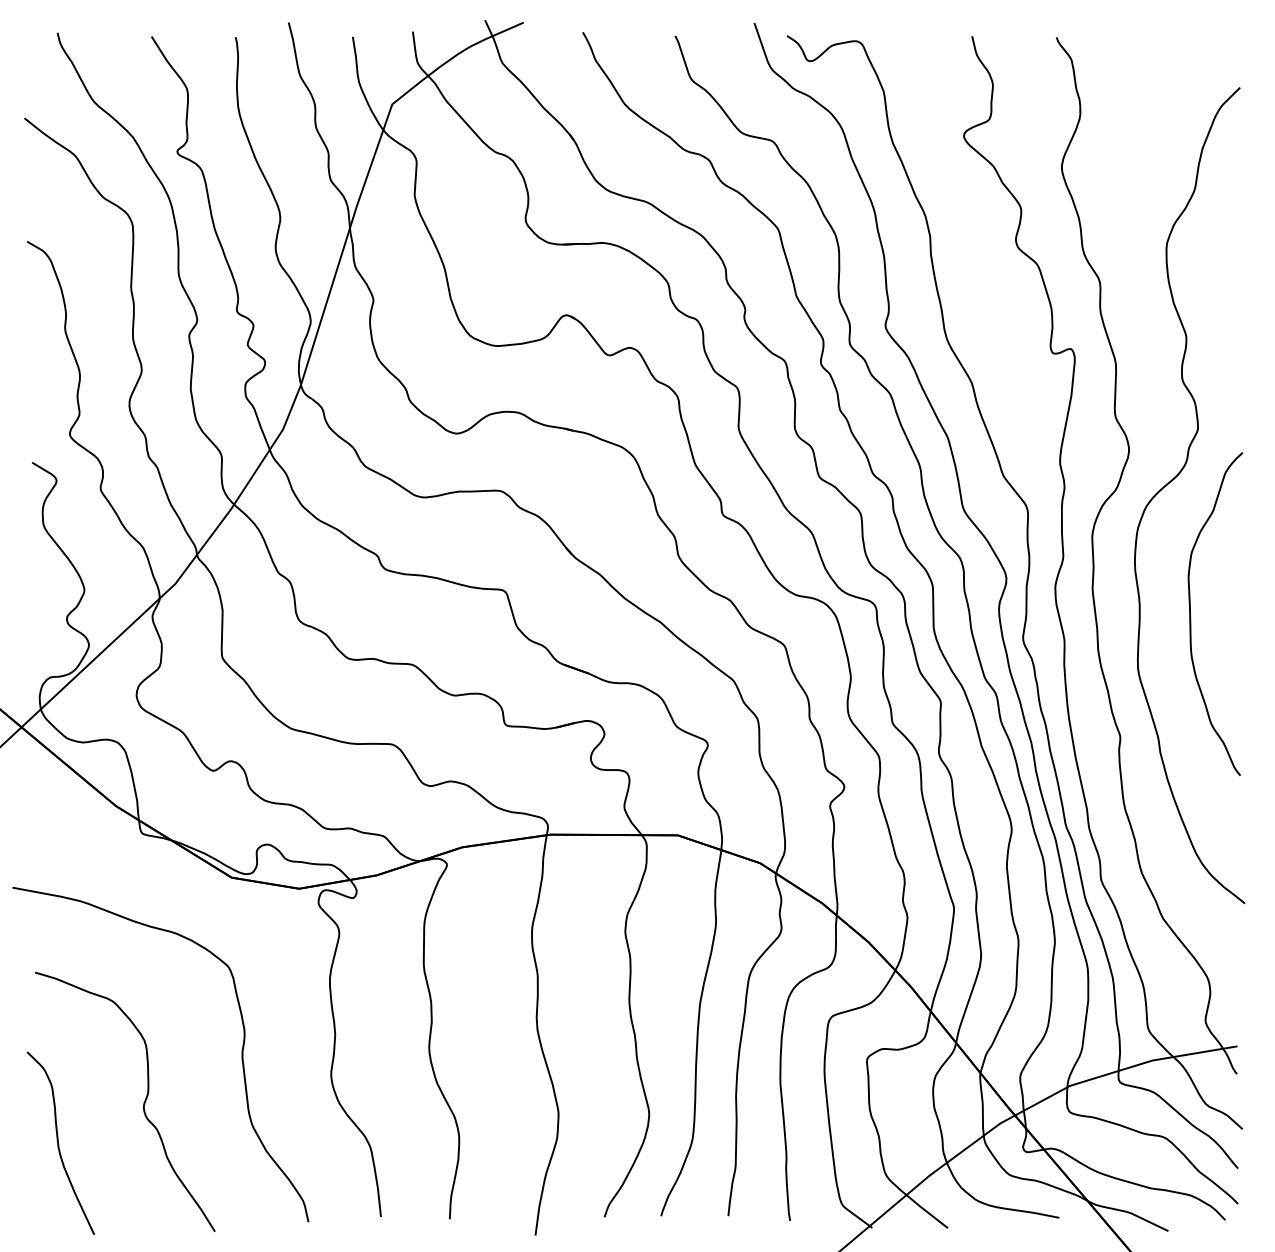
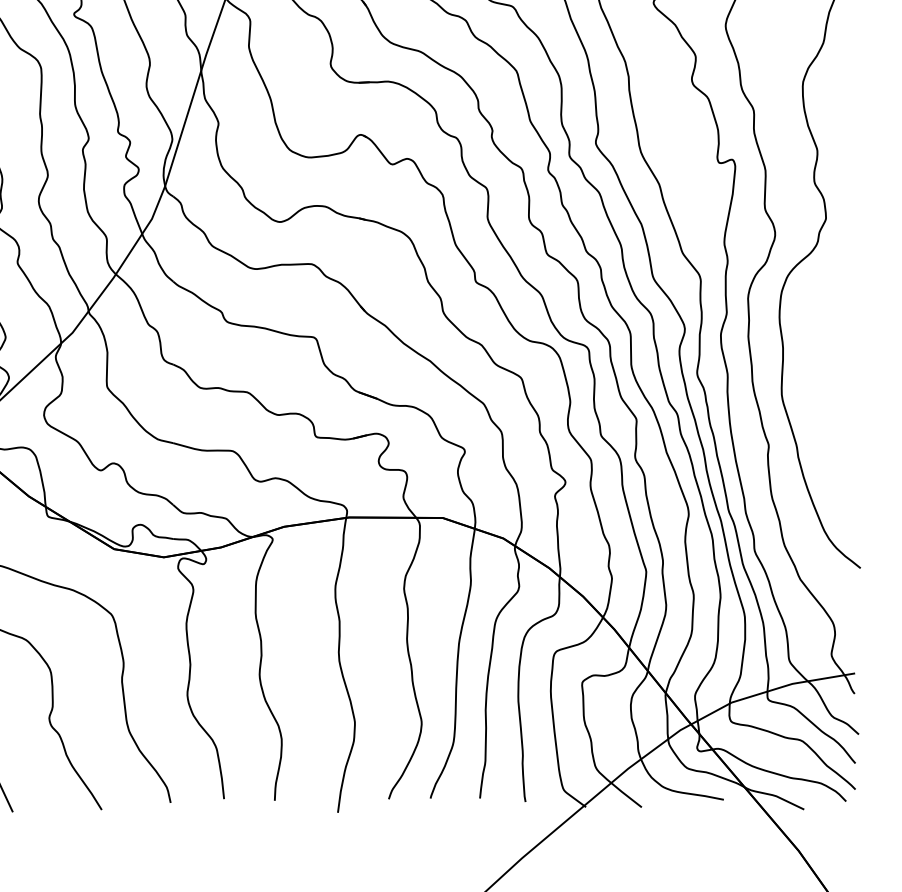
curve: (1191, 616) -> (821, 356), removed

